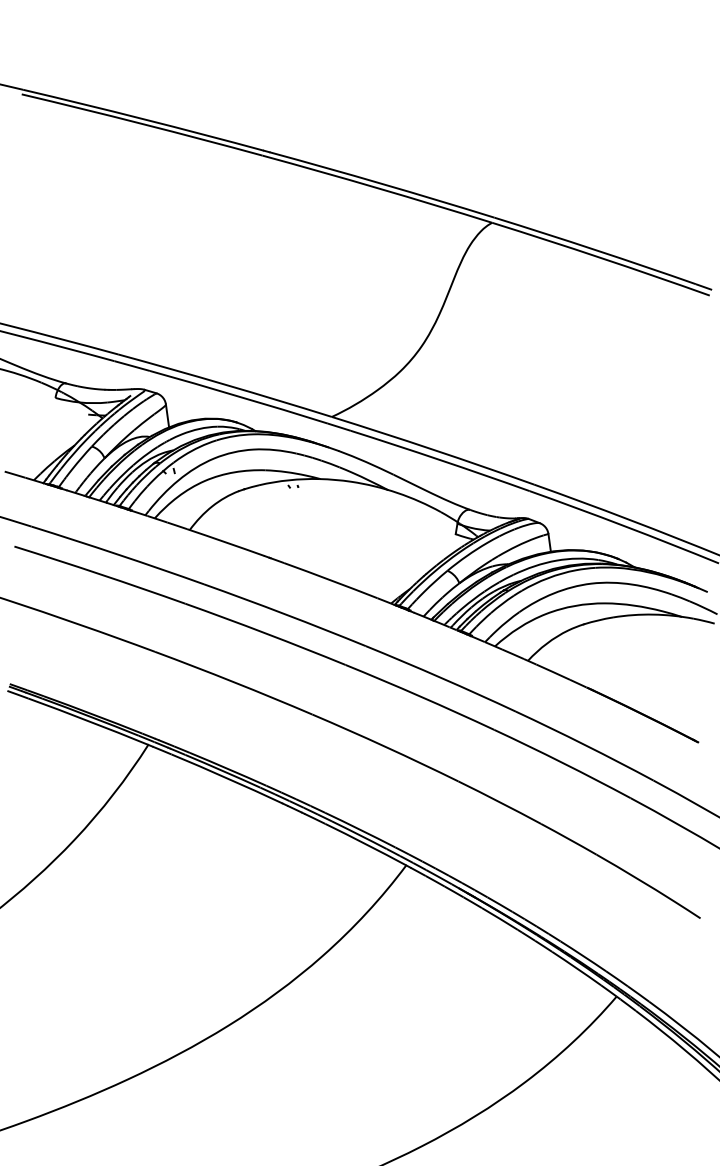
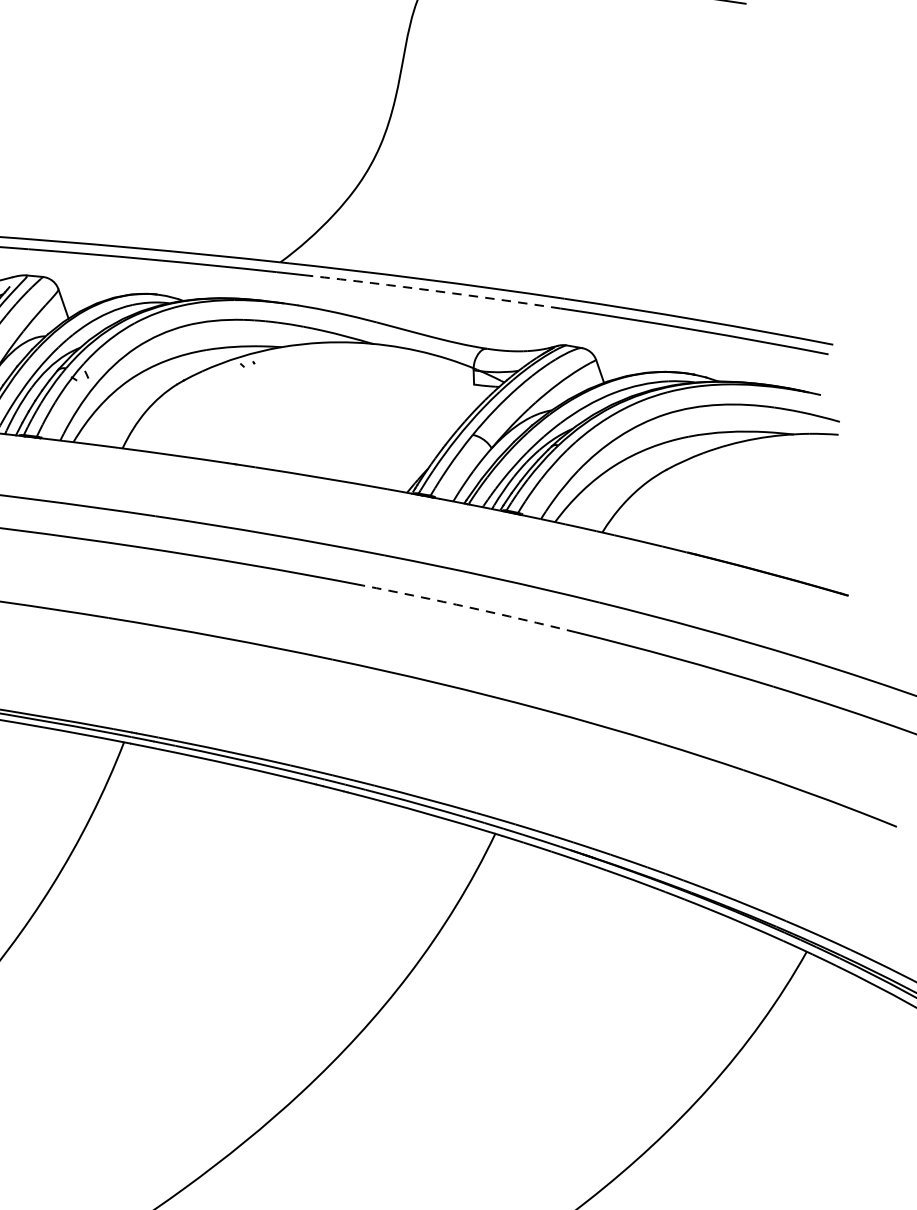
arc: (440, 460) -> (434, 291), solid -> dashed
arc: (420, 696) -> (470, 607), solid -> dashed

